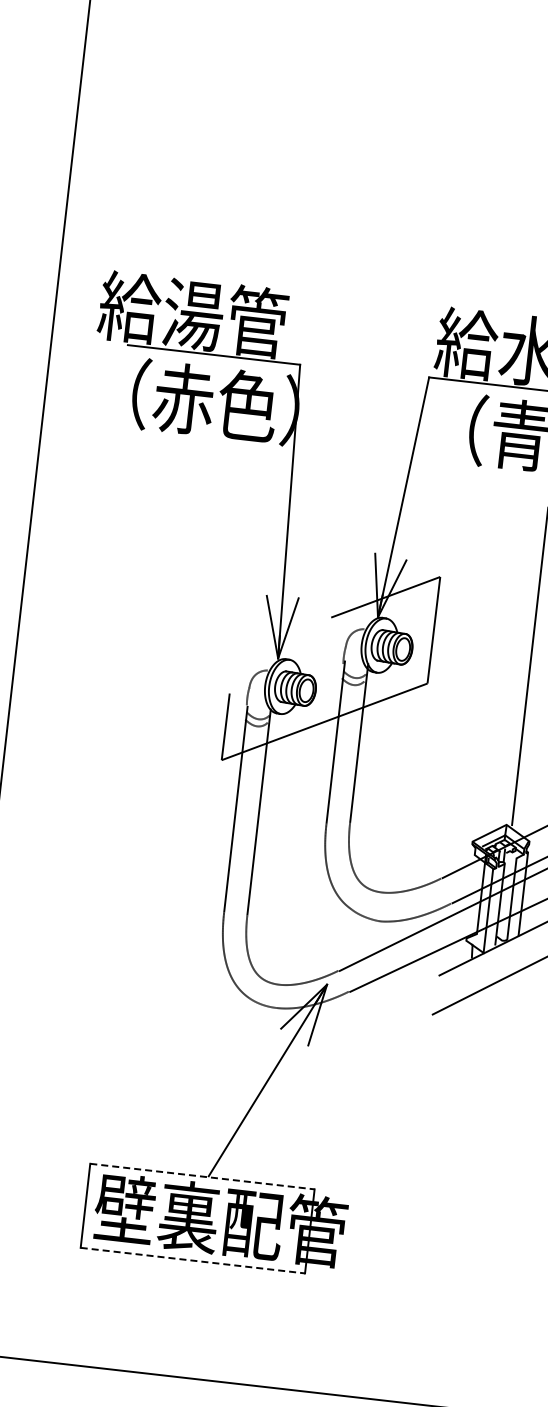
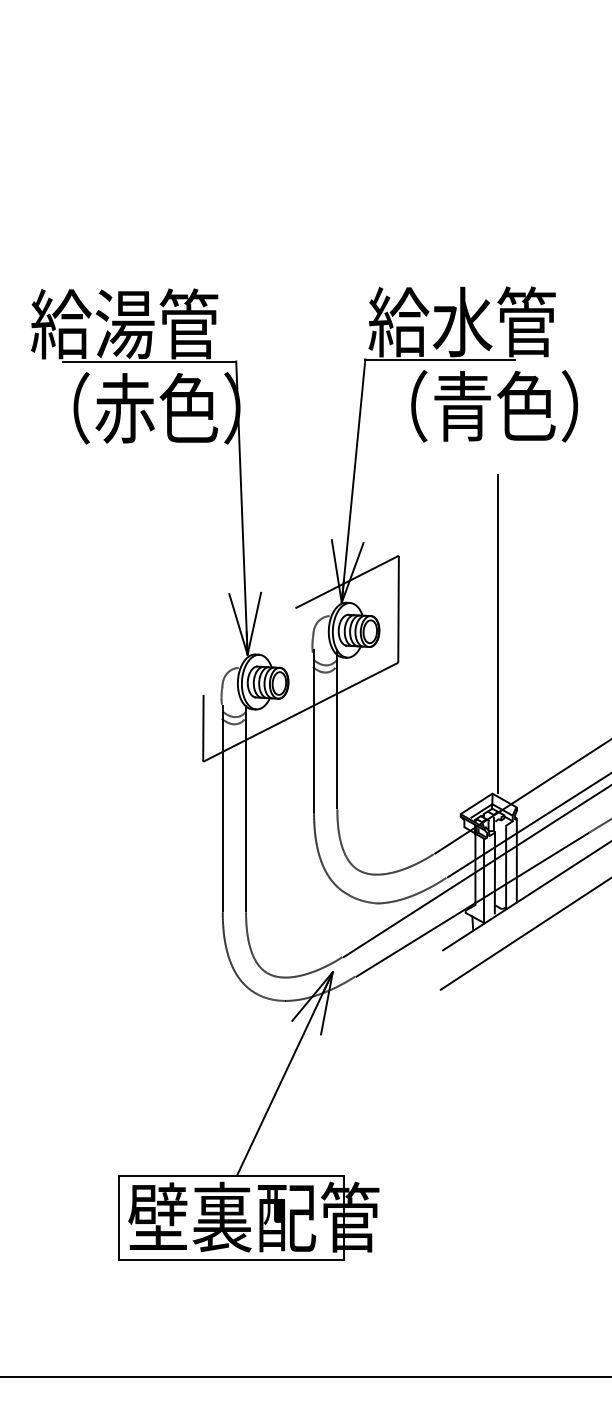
line: (202, 1176) -> (231, 1176), dashed -> solid
line: (193, 1260) -> (231, 1260), dashed -> solid

